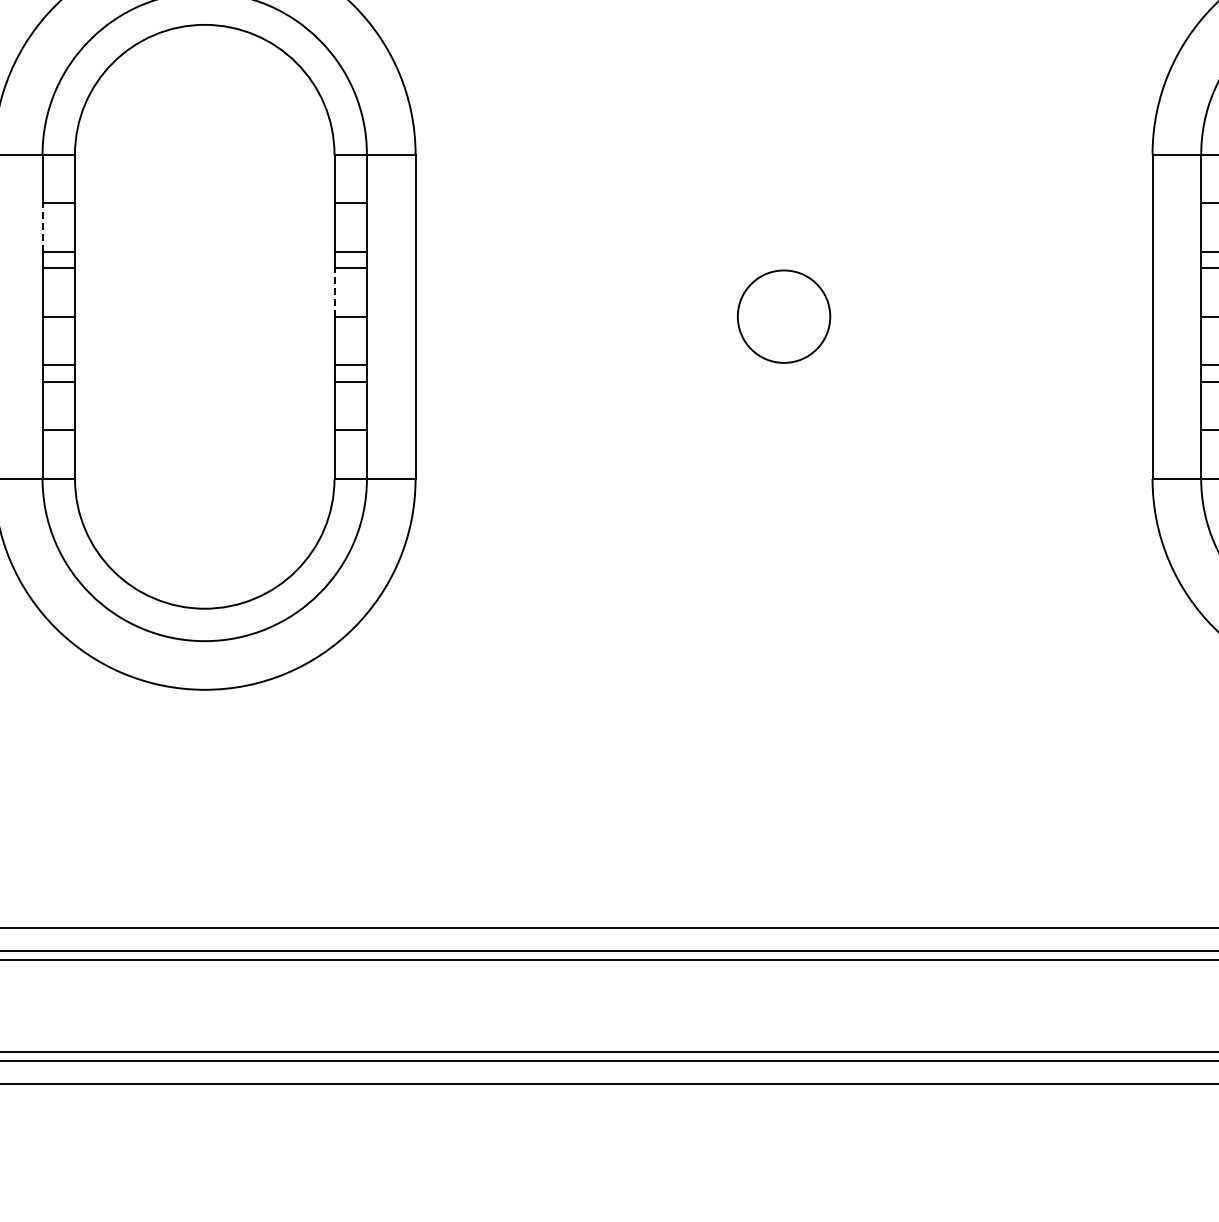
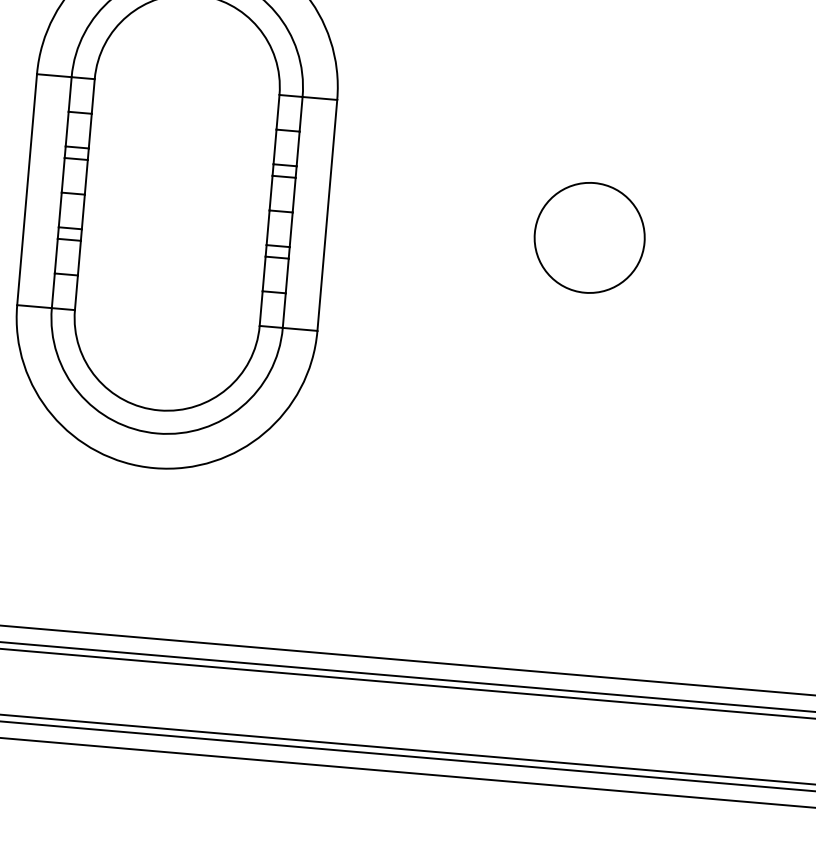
line: (42, 227) -> (67, 129), dashed -> solid
line: (334, 291) -> (271, 192), dashed -> solid
circle: (783, 316) -> (589, 237), size x1.67

